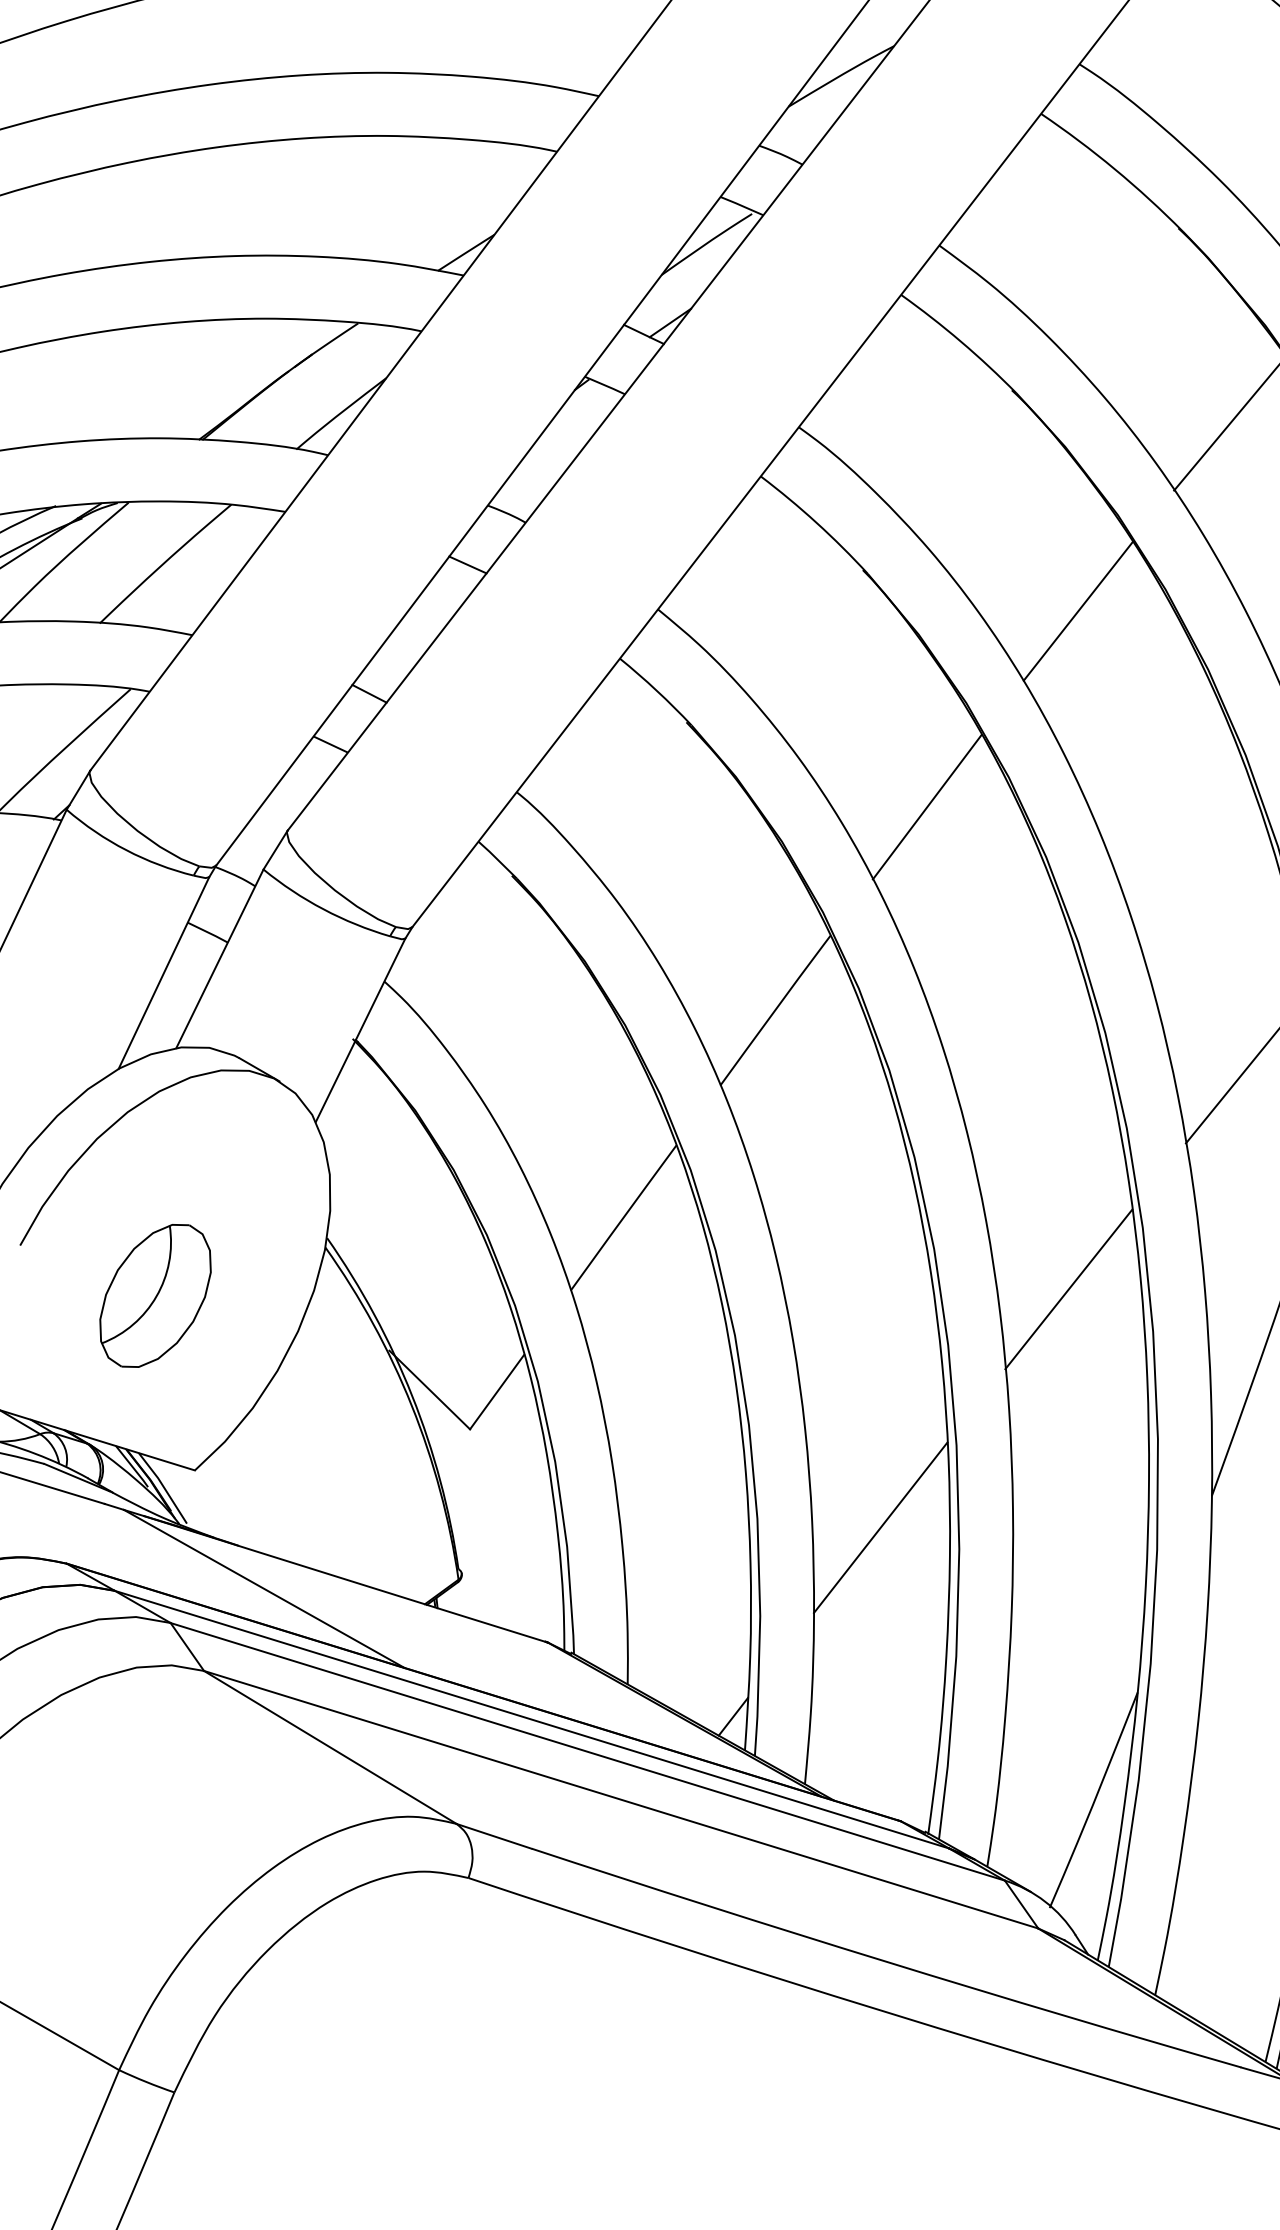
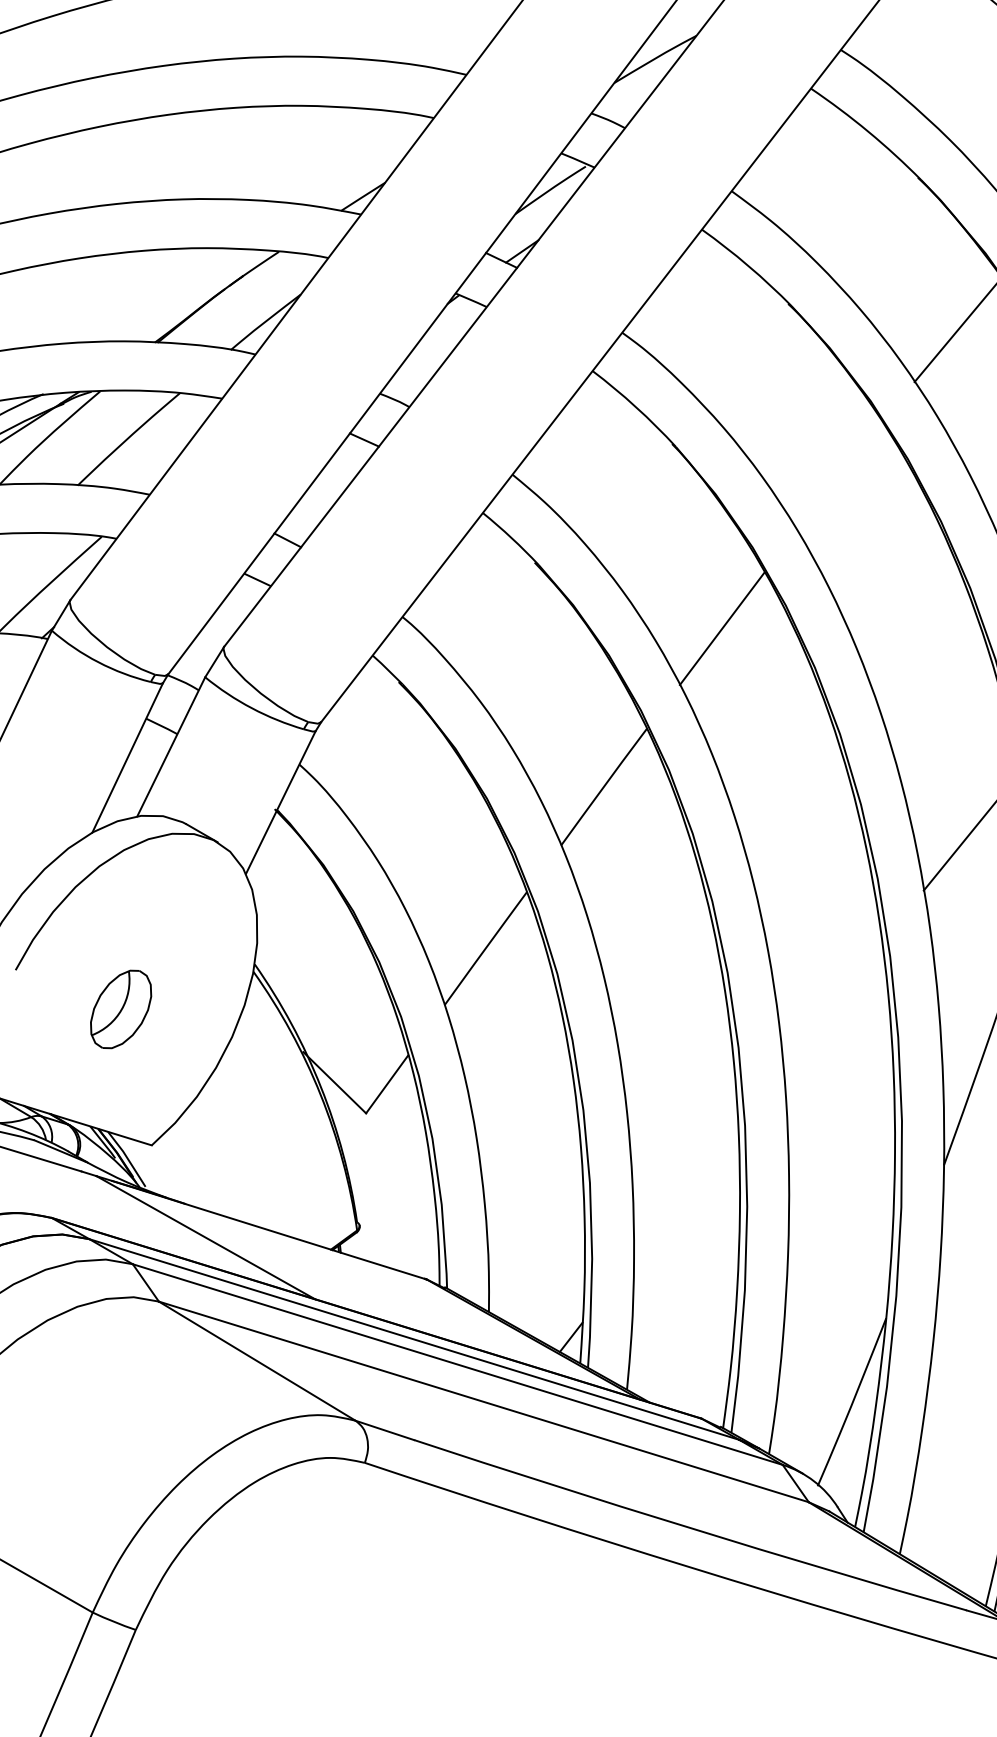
line: (1077, 611) -> (839, 476), removed
line: (1068, 1289) -> (832, 1004), removed
part: (155, 1295) -> (121, 1009), size x0.7
line: (880, 1527) -> (685, 1189), removed

